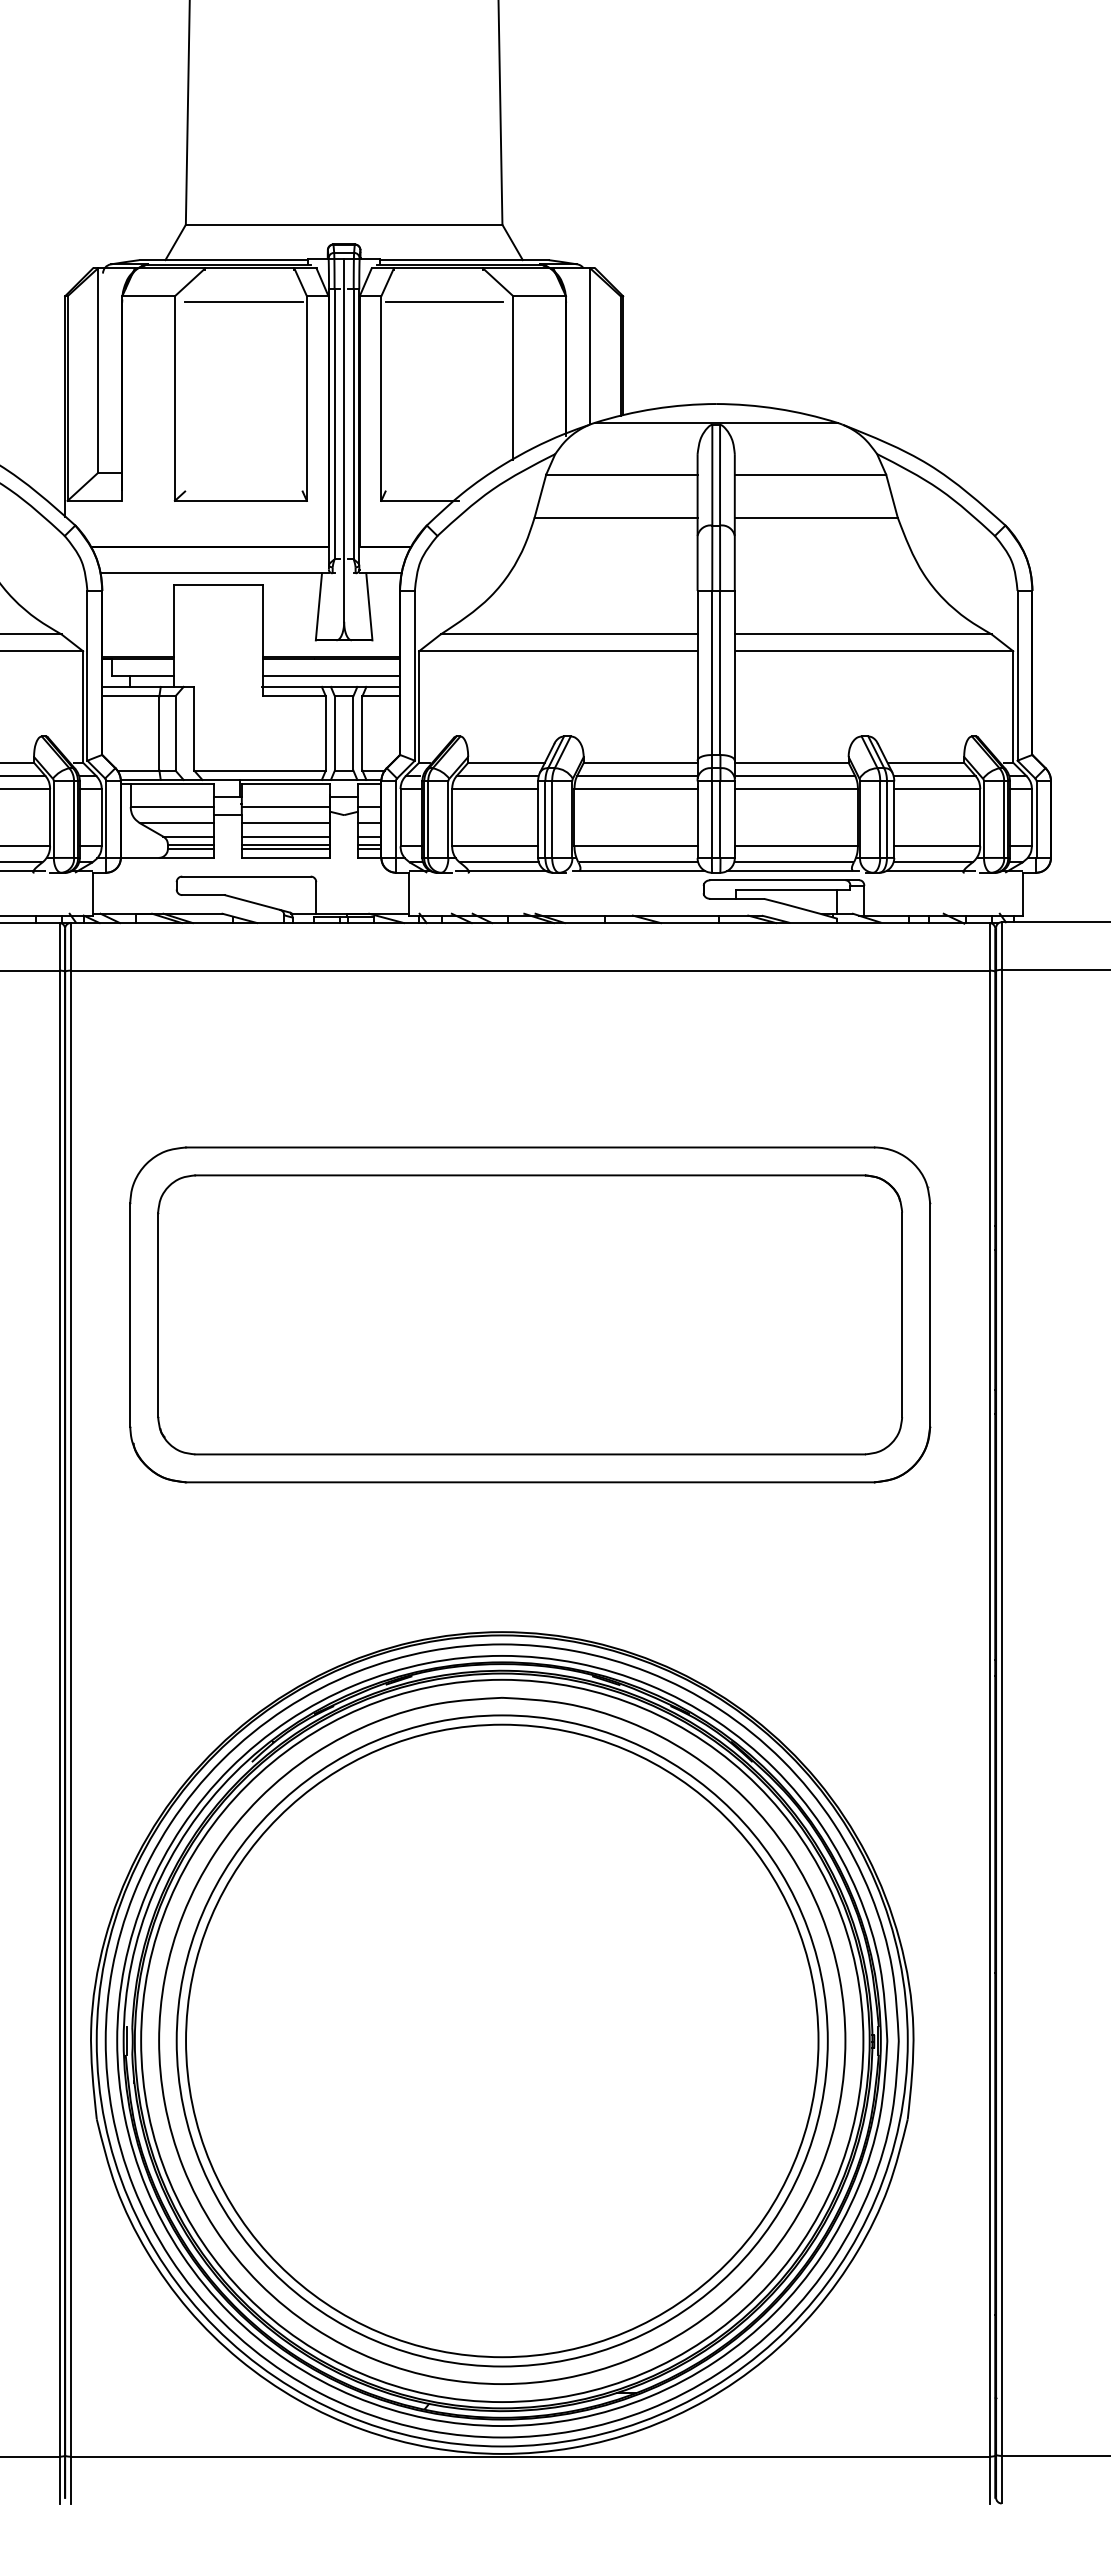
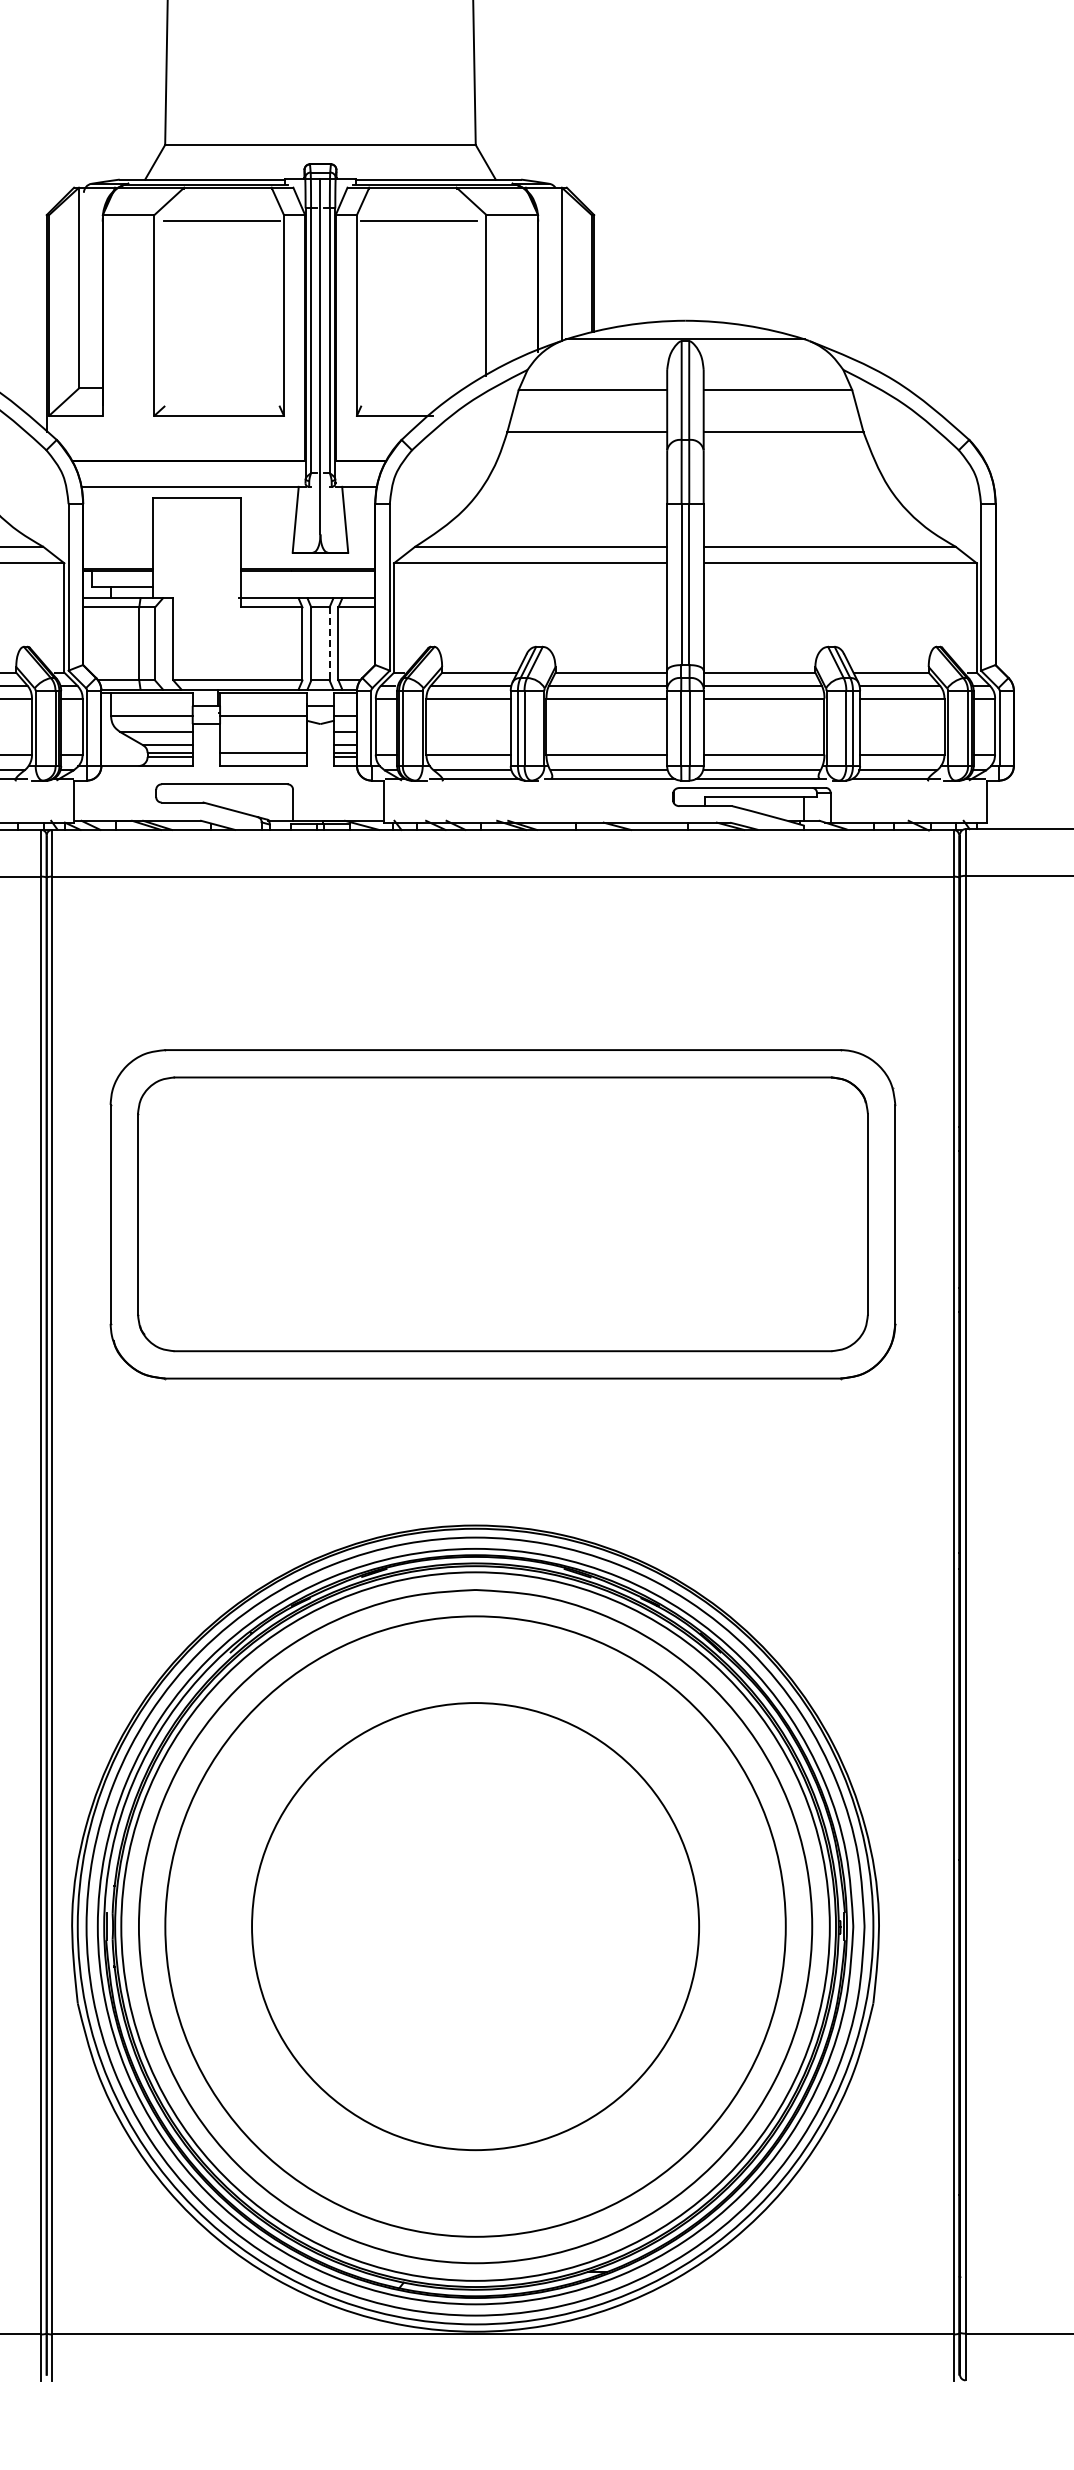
line: (330, 675) -> (307, 587), removed
line: (353, 733) -> (329, 643), solid -> dashed
line: (285, 823) -> (262, 732), removed
line: (285, 836) -> (262, 745), removed
line: (285, 848) -> (262, 756), removed
circle: (501, 2040) -> (474, 1926), size x0.7

